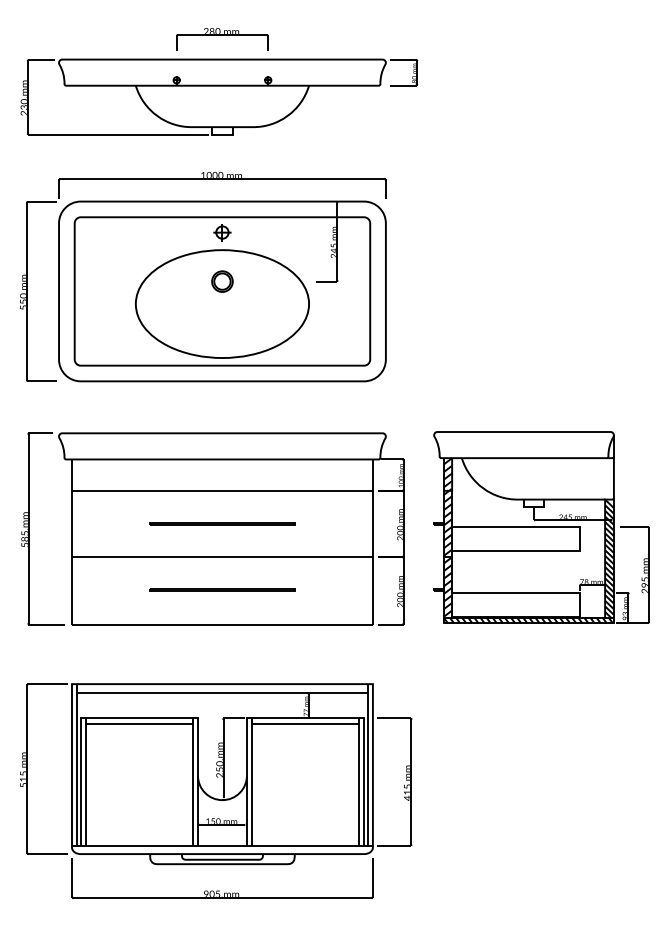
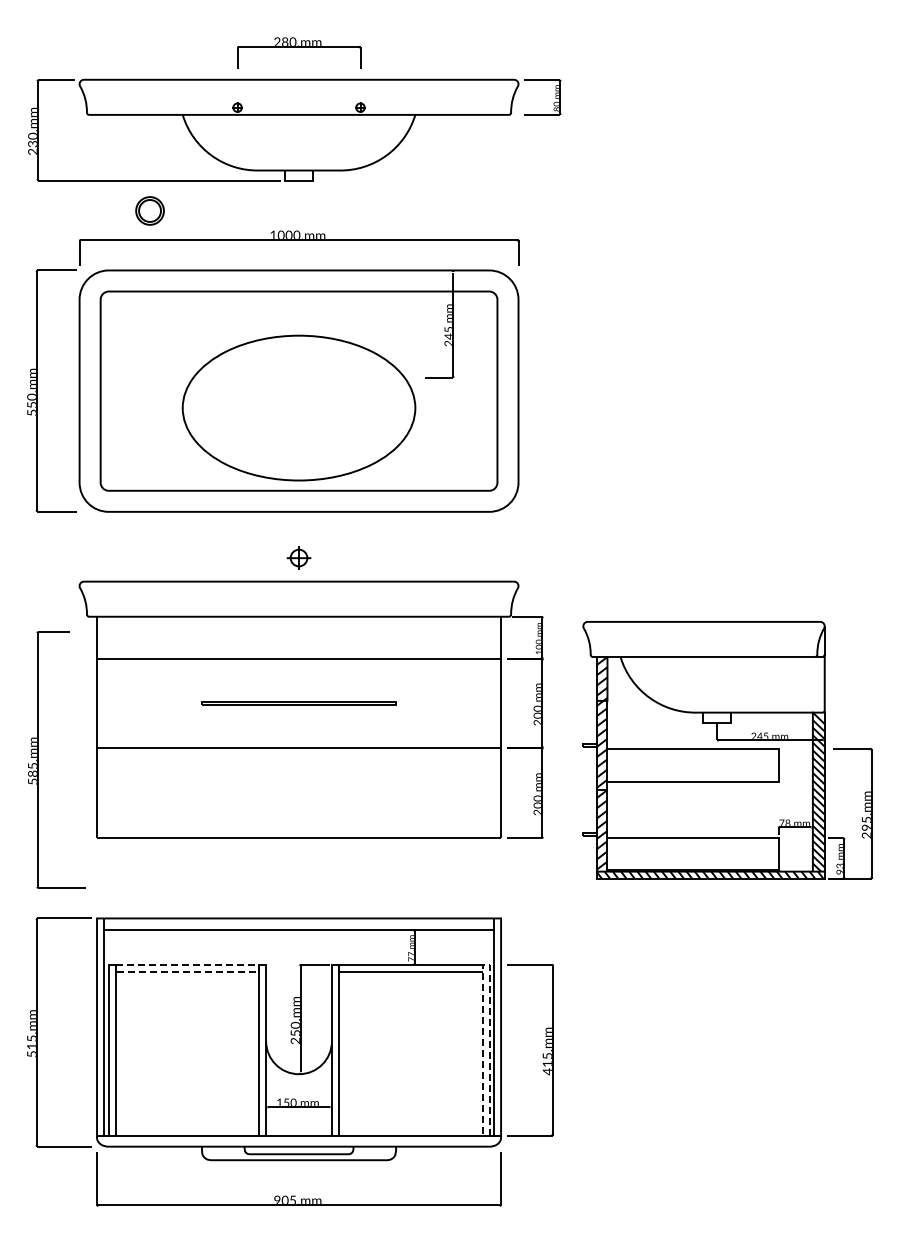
part: (222, 232) -> (298, 557), moved
part: (222, 281) -> (149, 210), moved
part: (541, 527) -> (727, 750), moved
part: (29, 528) -> (38, 759), moved
line: (222, 589) -> (298, 791), removed
line: (362, 718) -> (486, 964), solid -> dashed
line: (193, 721) -> (259, 968), solid -> dashed

